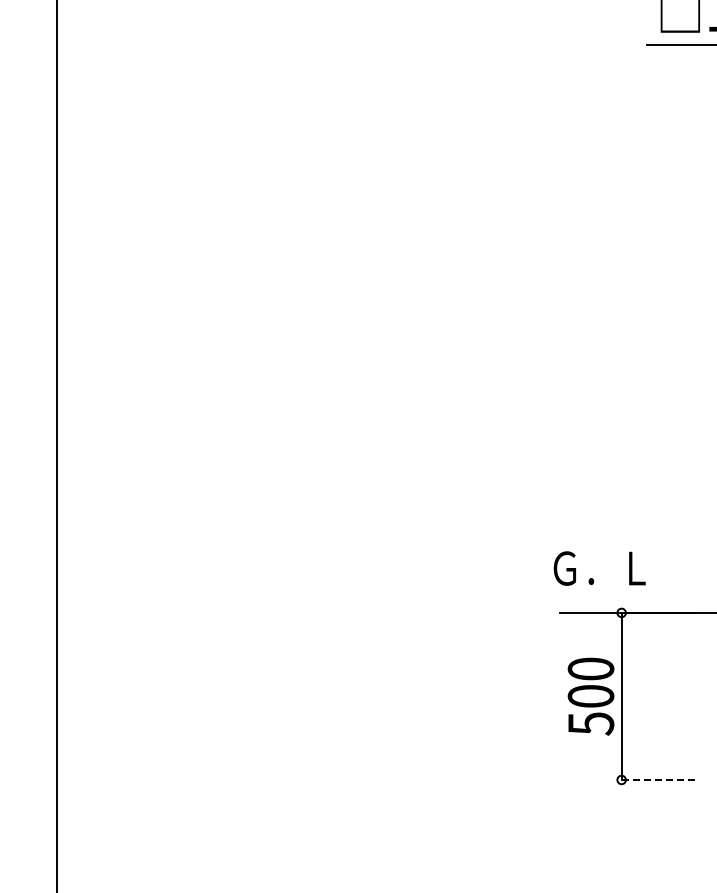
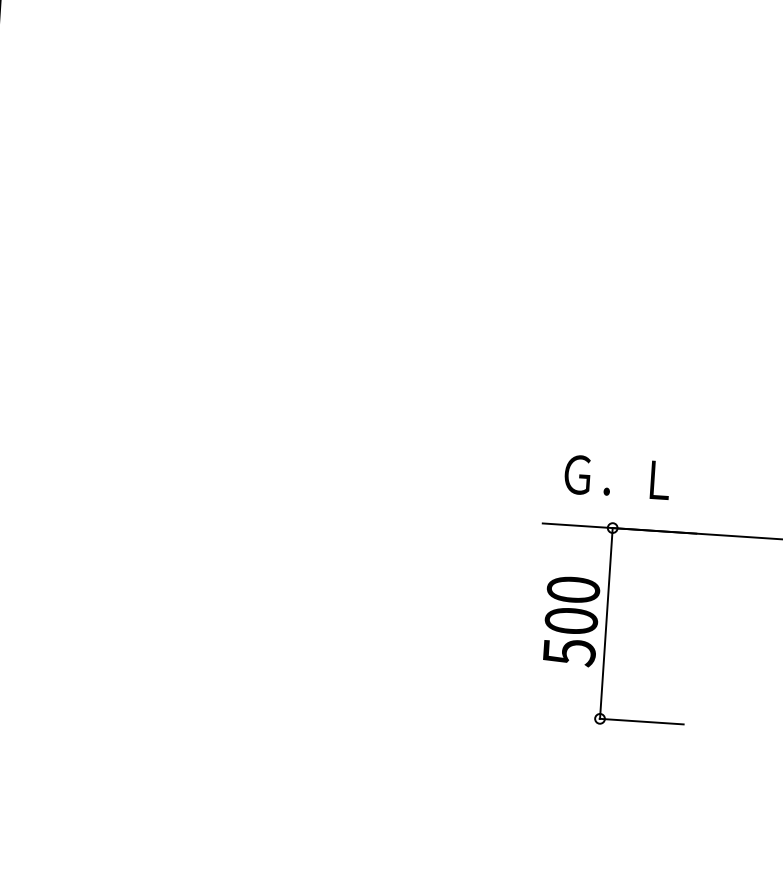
text: (599, 568) -> (617, 477), moved
line: (658, 779) -> (642, 721), dashed -> solid

